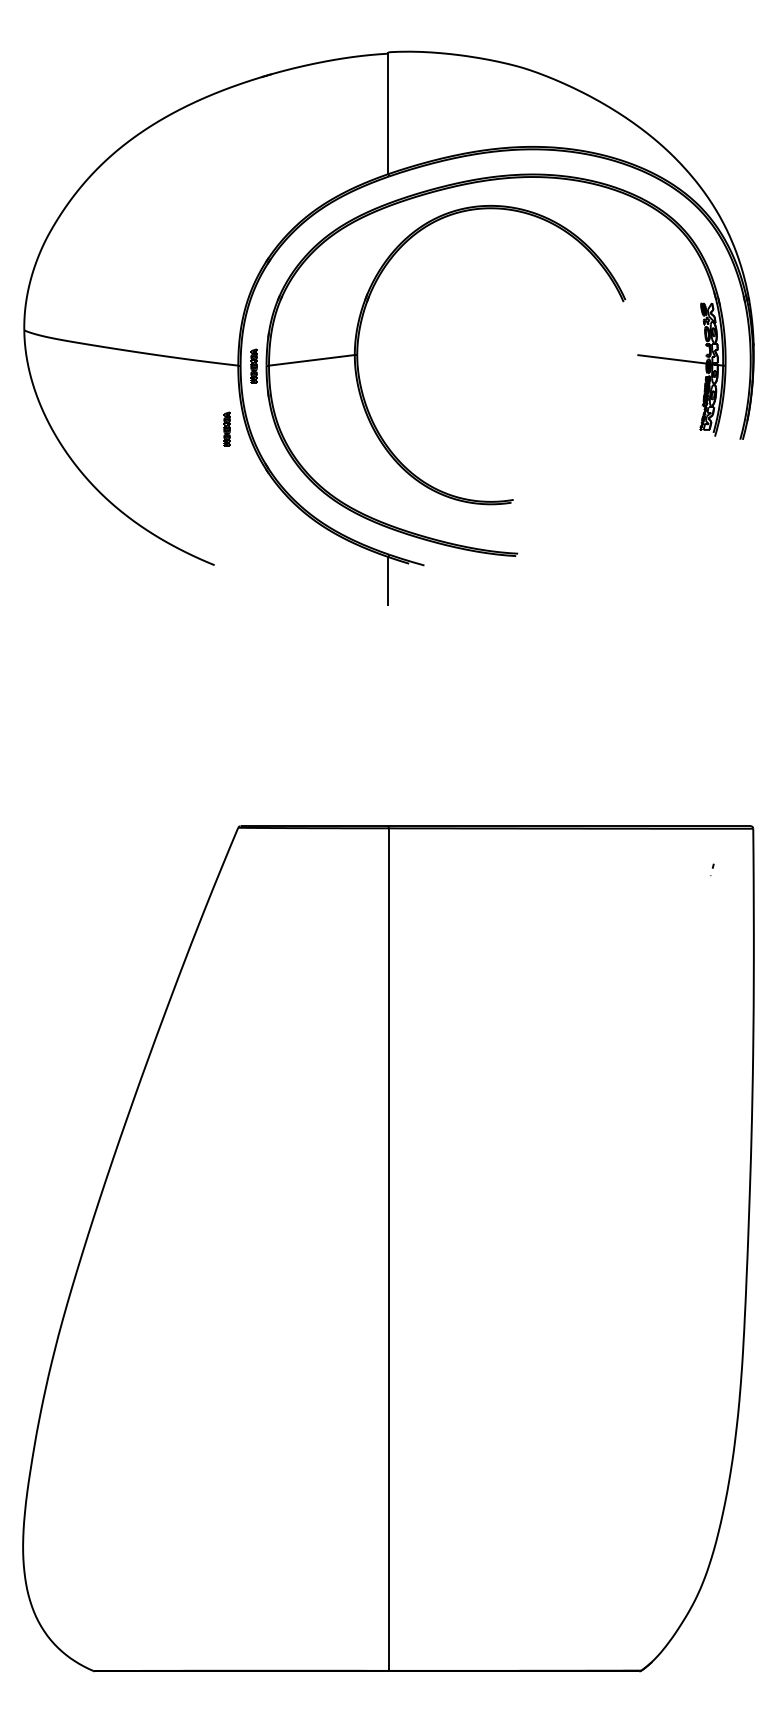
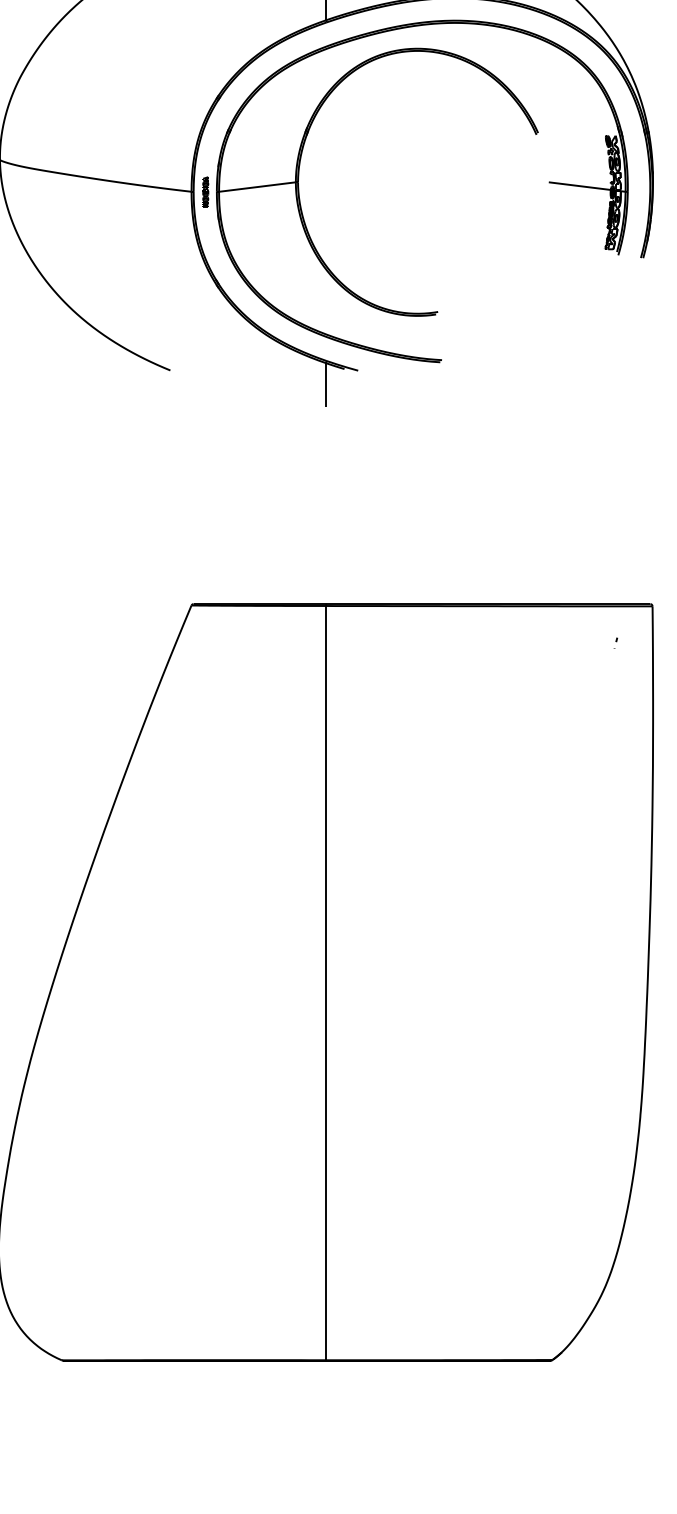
part: (226, 428) -> (181, 248), removed

